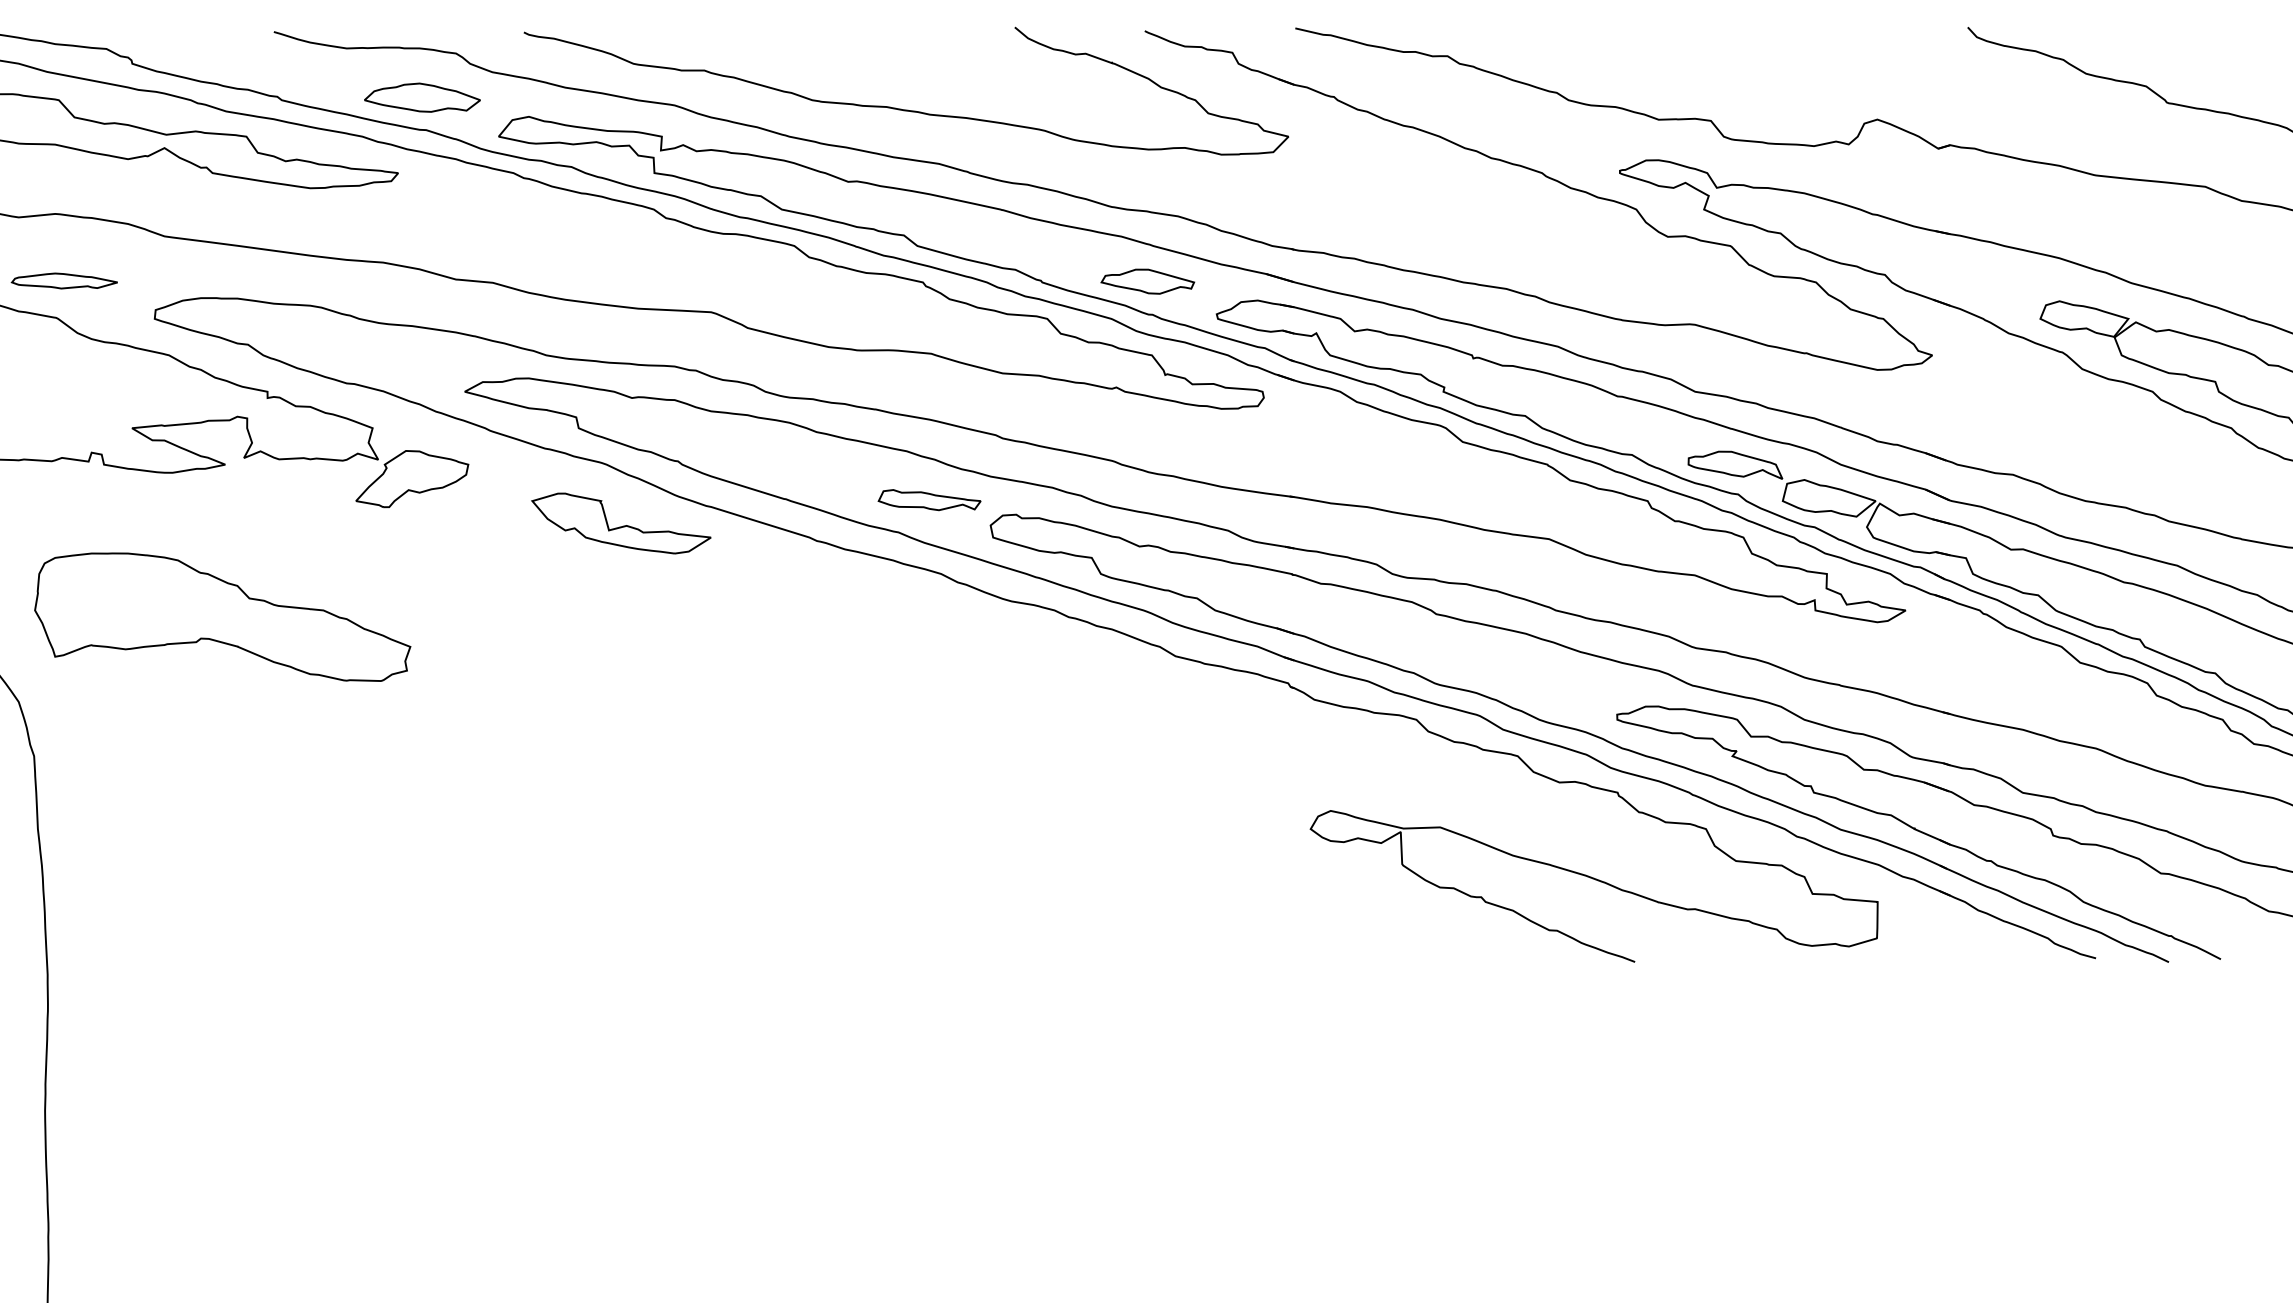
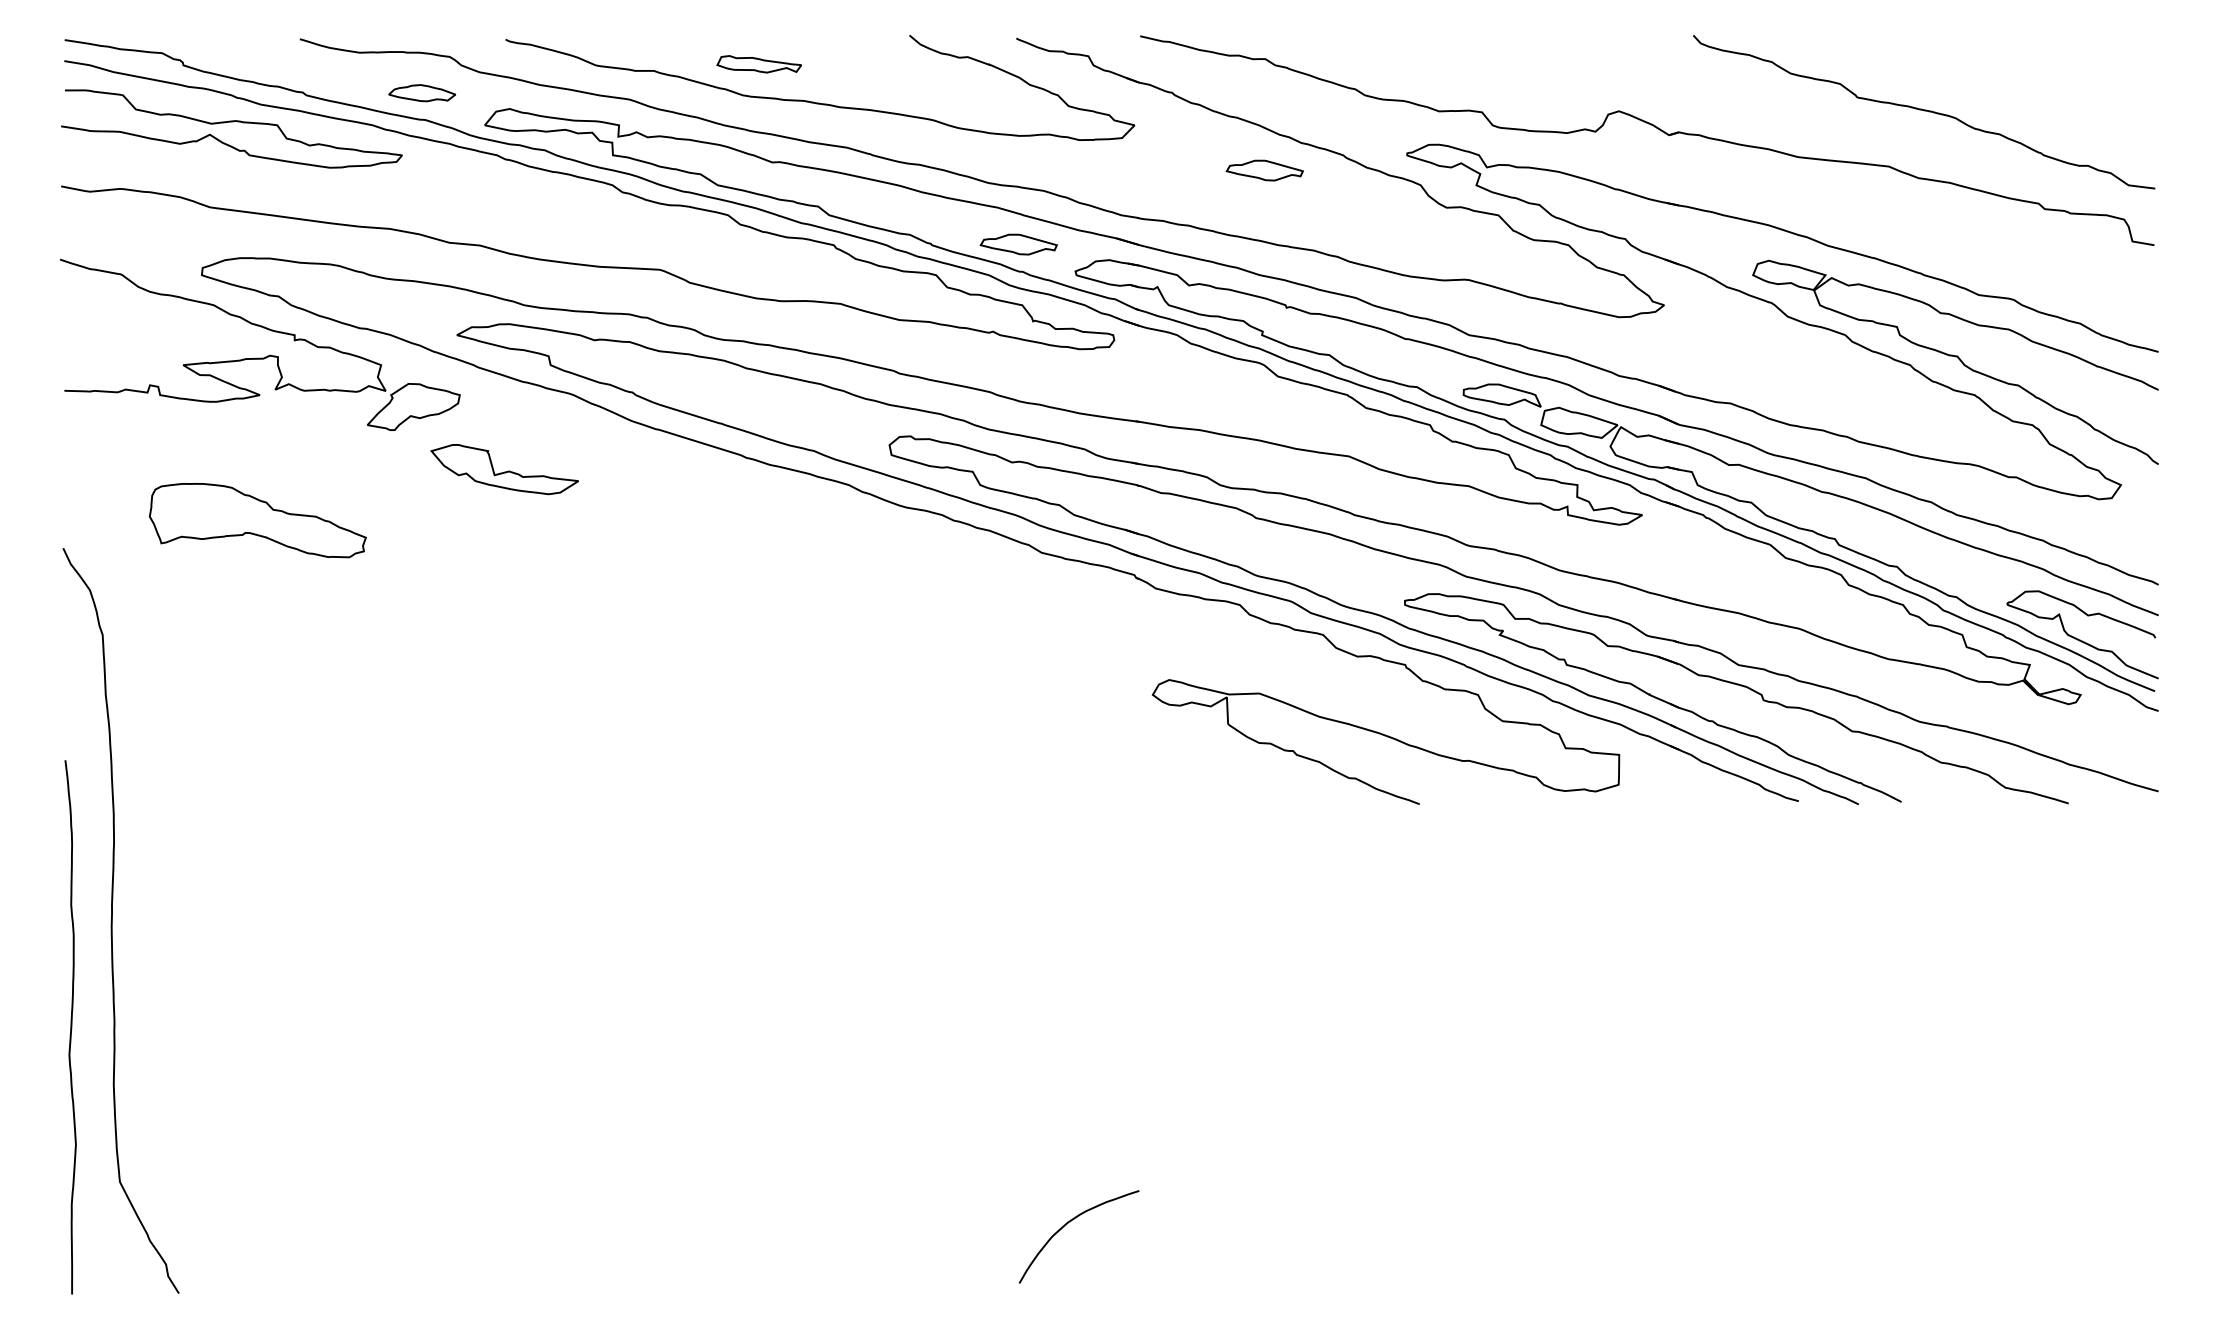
part: (422, 96) -> (422, 92), size x0.7
part: (1446, 191) -> (1264, 170), added
part: (64, 281) -> (127, 244), removed
part: (928, 500) -> (758, 64), moved
part: (621, 523) -> (504, 469), moved
part: (222, 617) -> (257, 520), size x0.7

